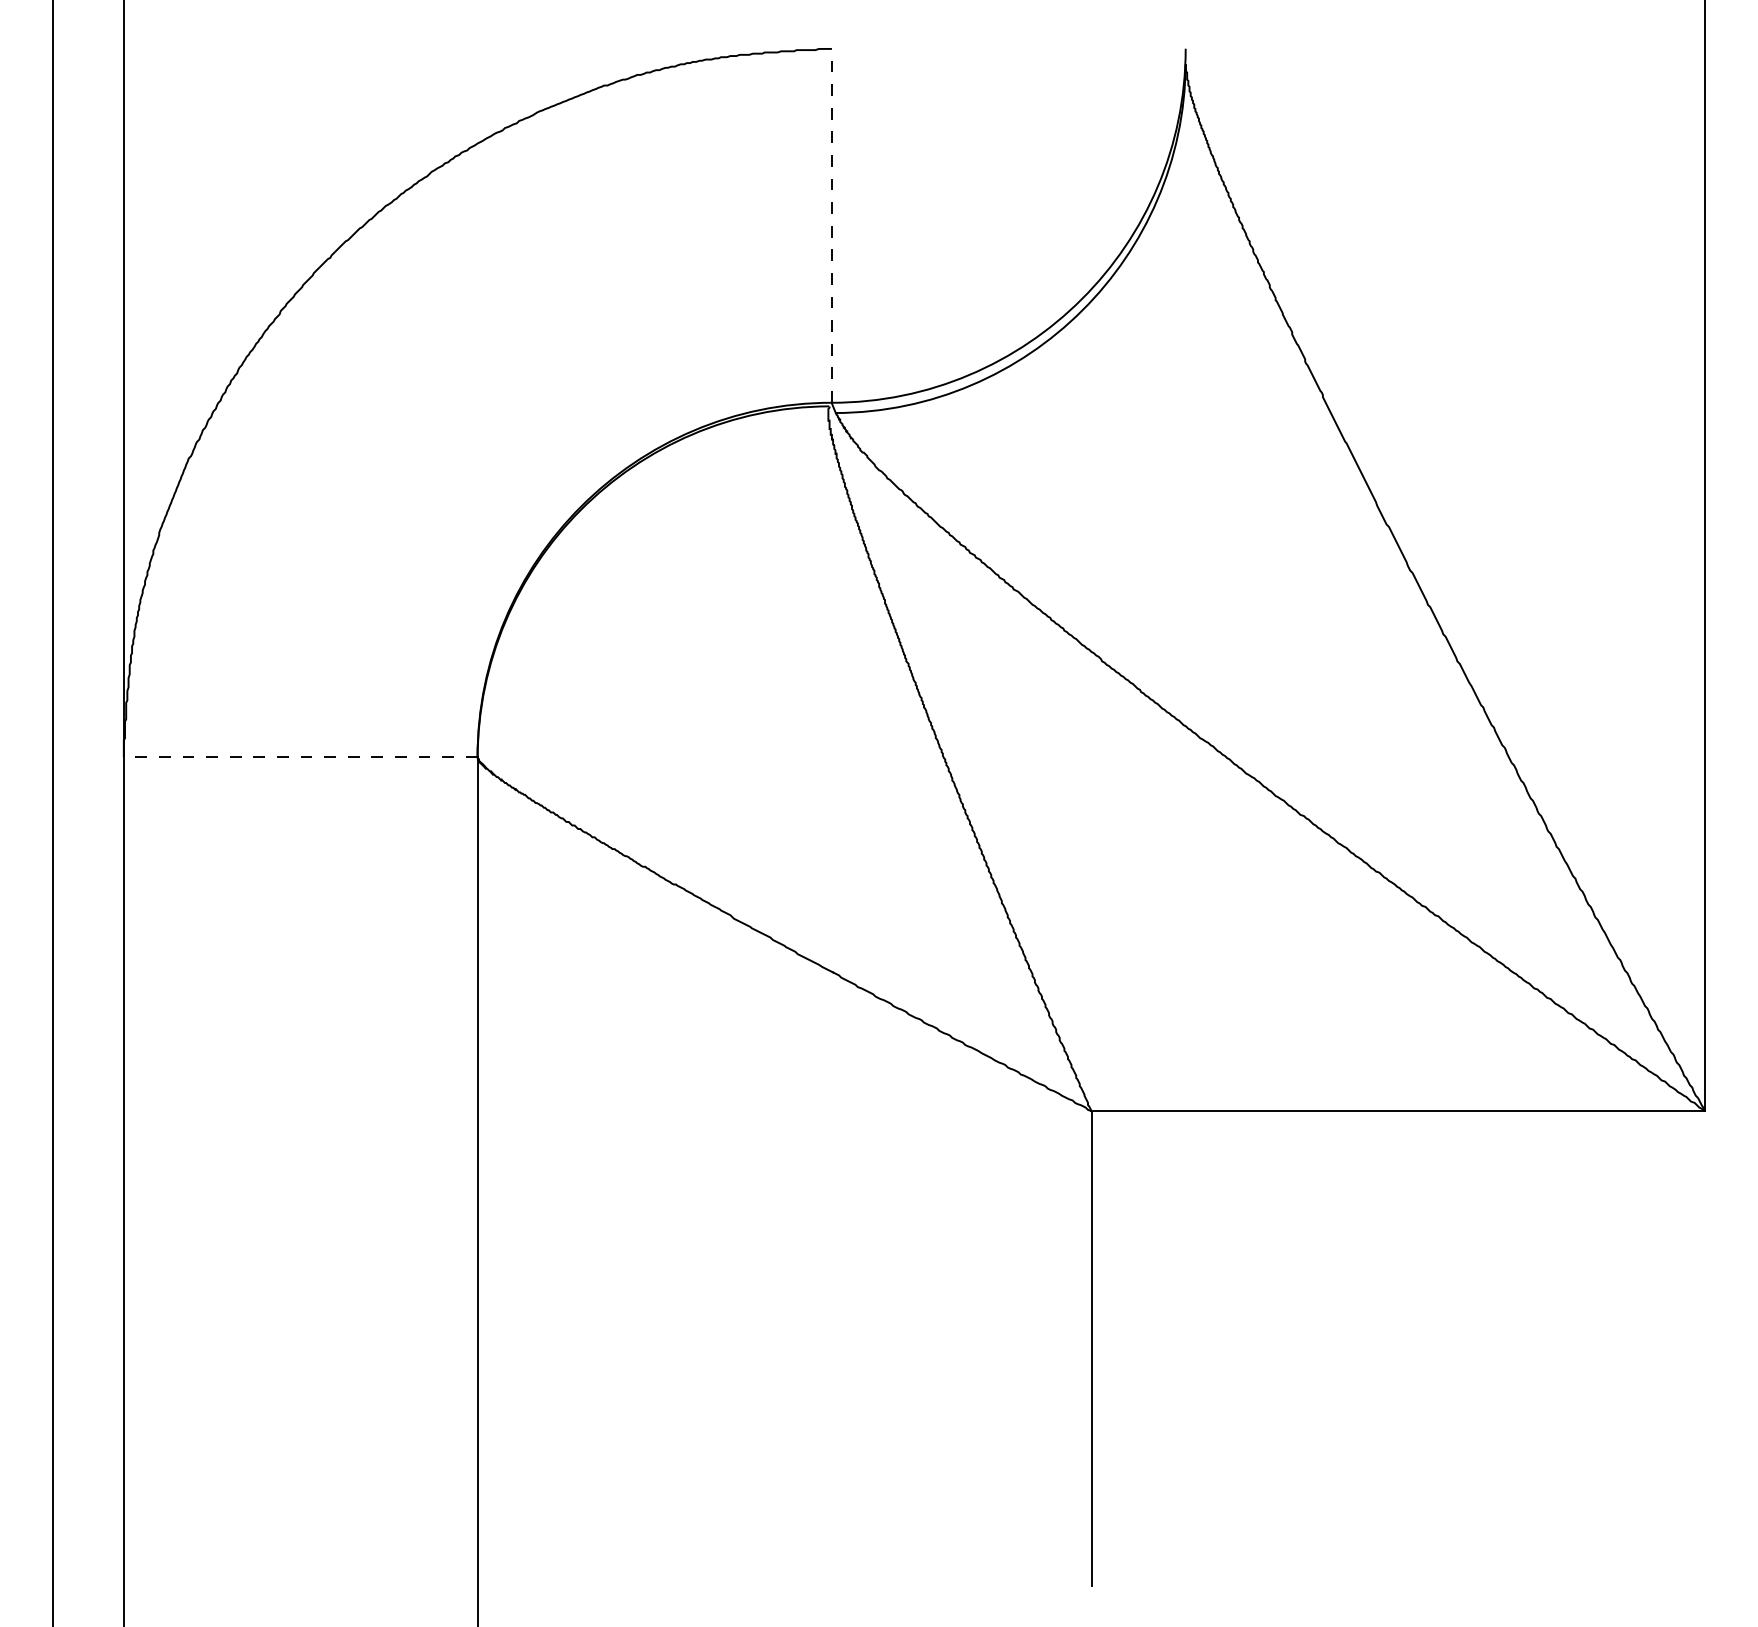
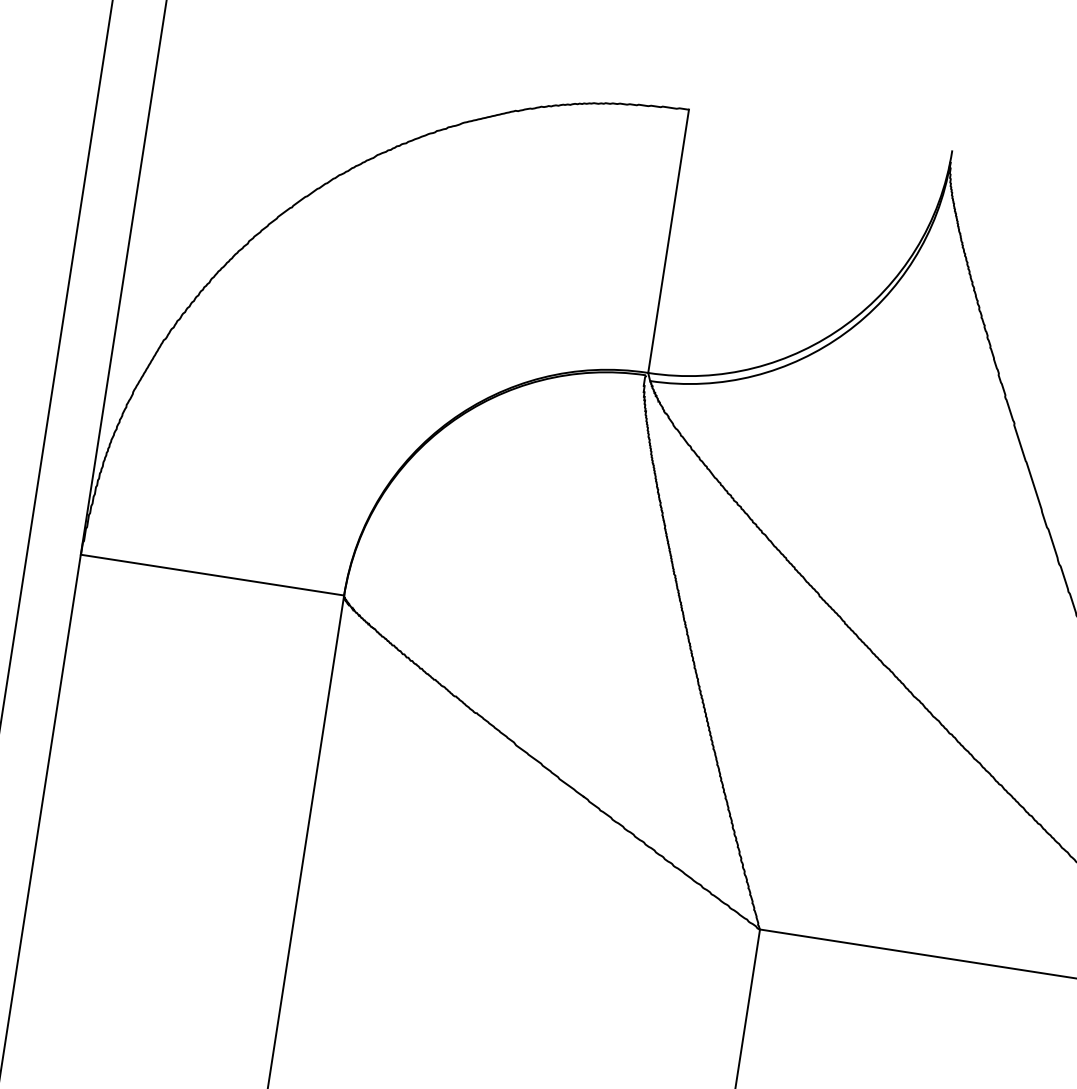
line: (831, 225) -> (668, 241), dashed -> solid
line: (300, 756) -> (212, 574), dashed -> solid

